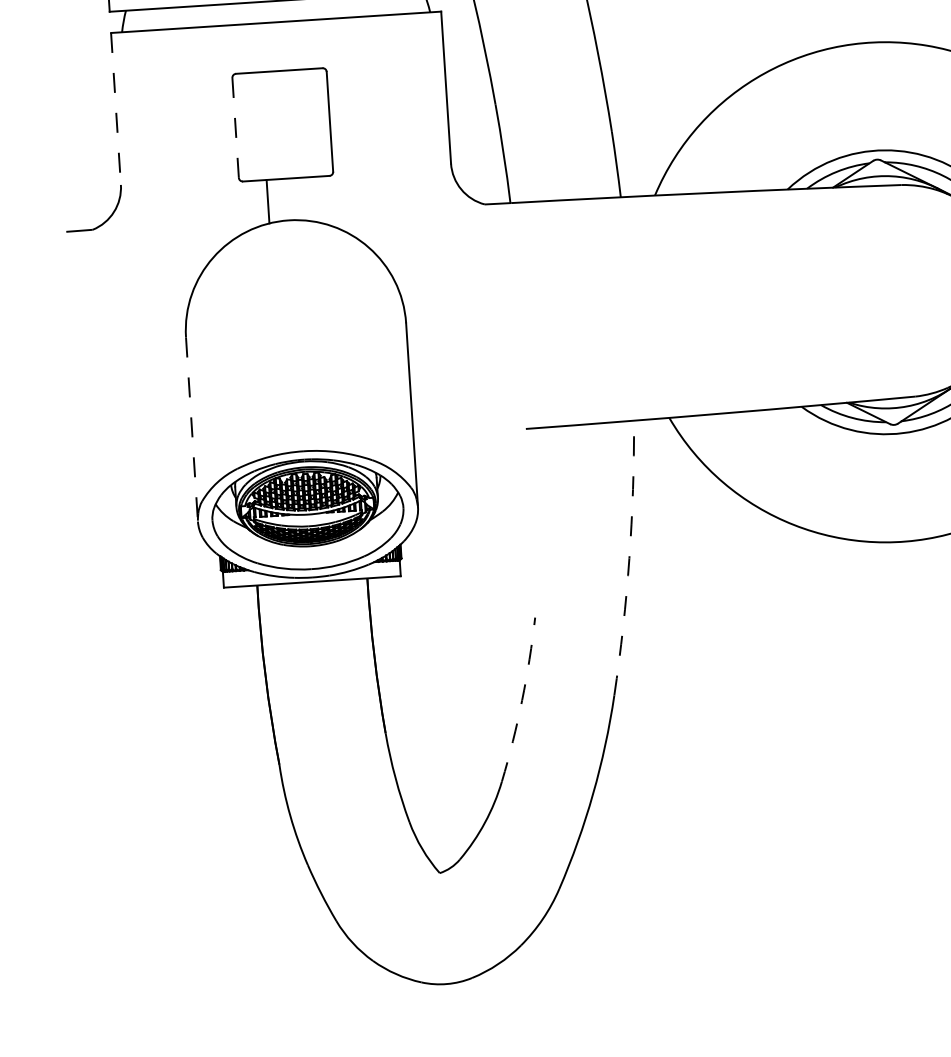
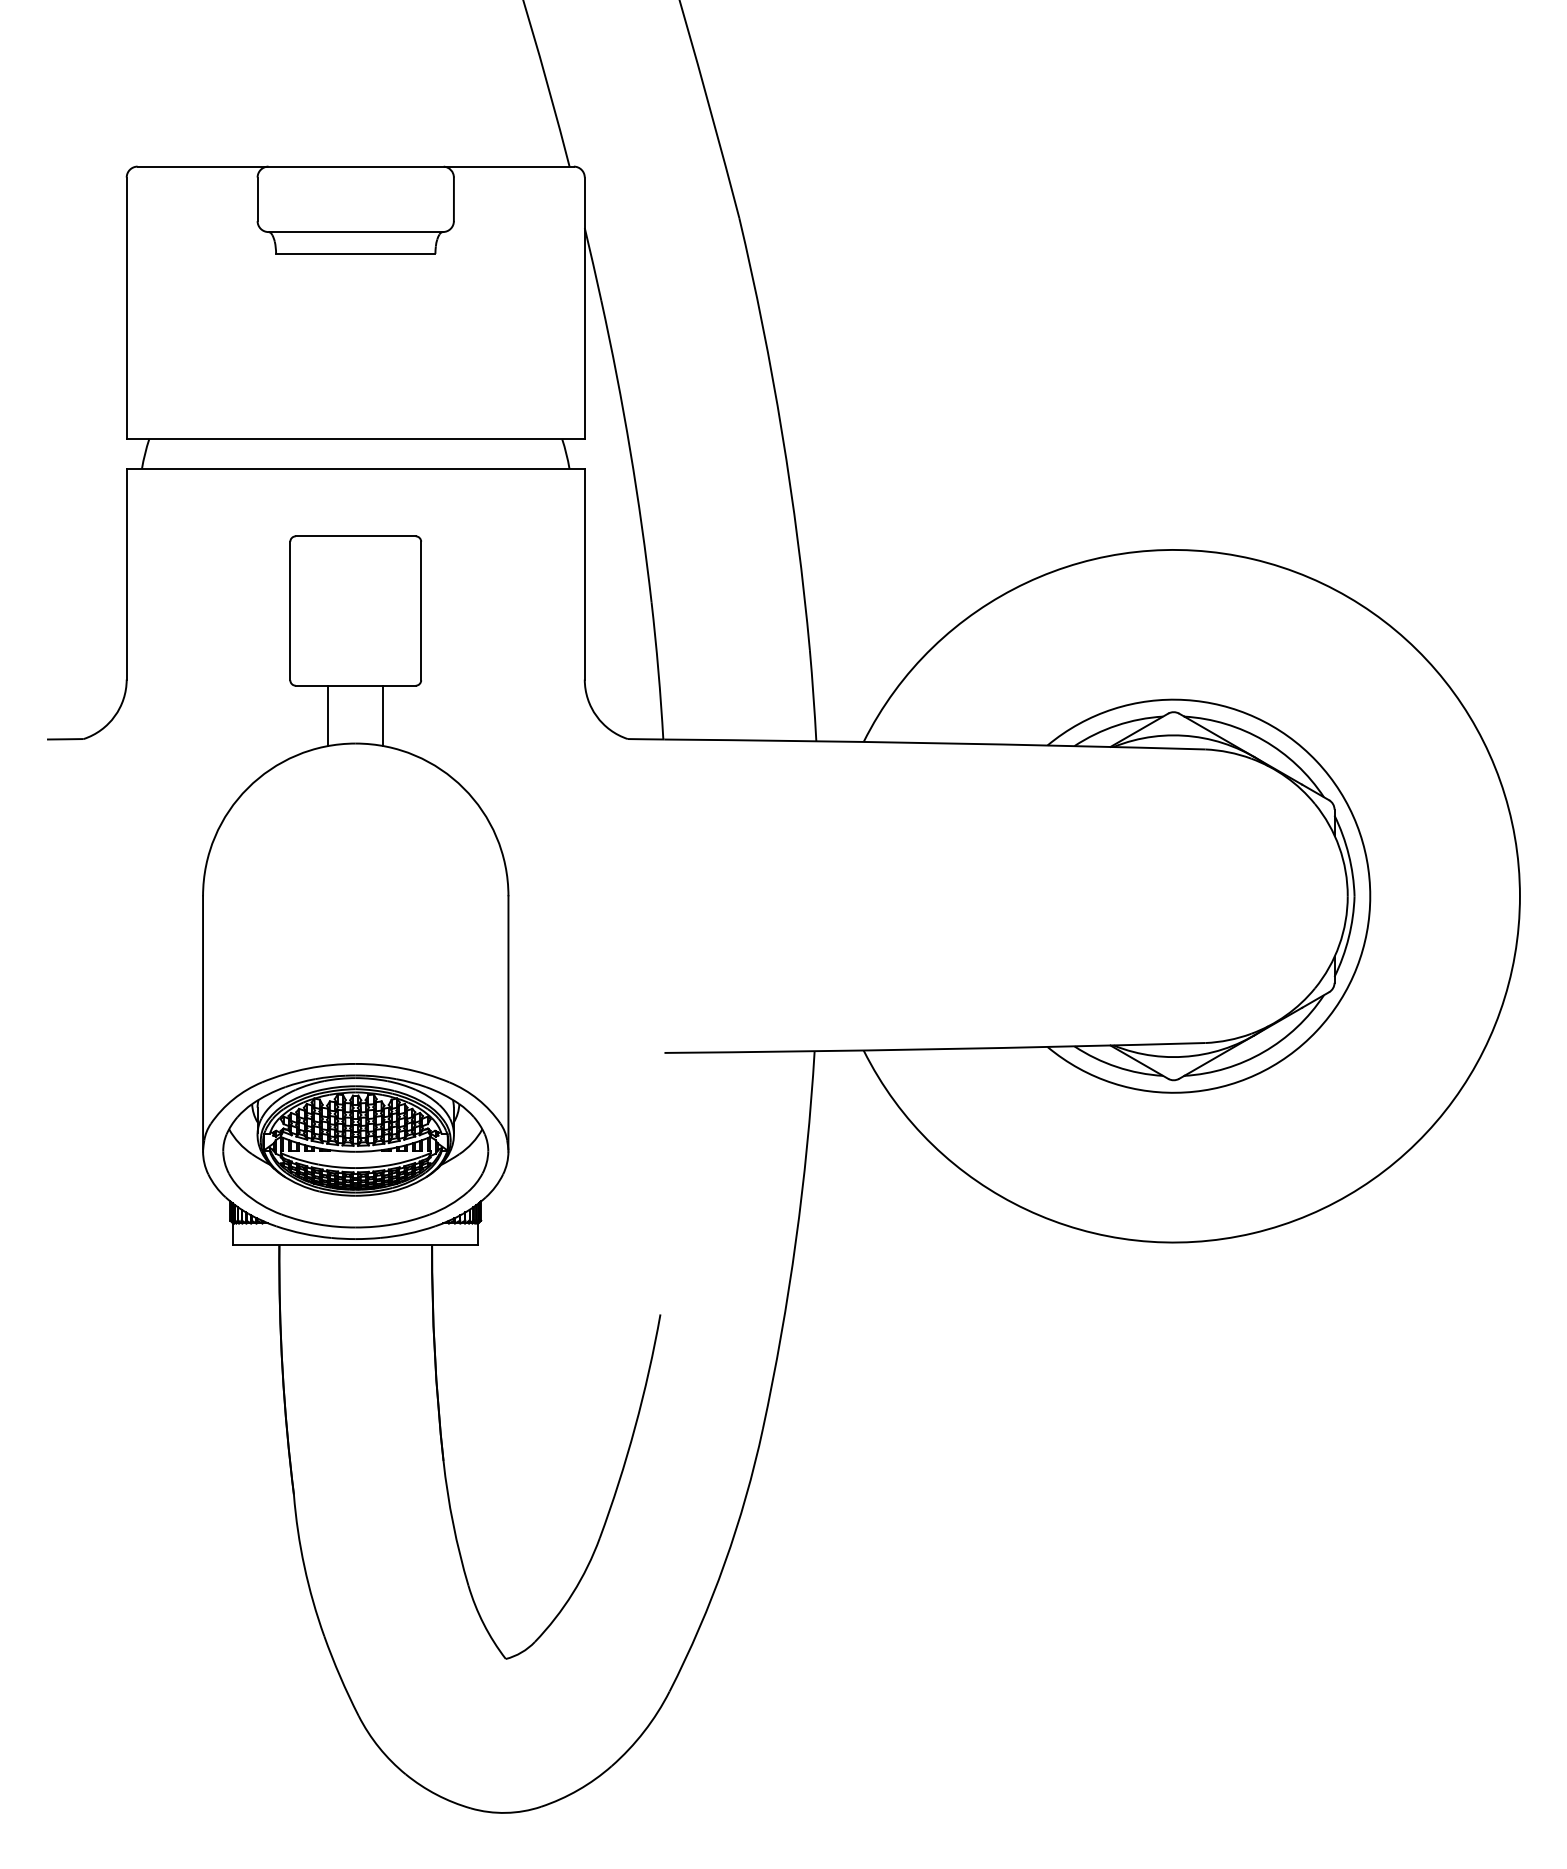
line: (115, 109) -> (126, 574), dashed -> solid
line: (235, 127) -> (290, 610), dashed -> solid
line: (307, 198) -> (383, 715), added
line: (192, 429) -> (203, 1023), dashed -> solid
arc: (629, 558) -> (795, 1241), dashed -> solid
arc: (522, 700) -> (635, 1427), dashed -> solid

